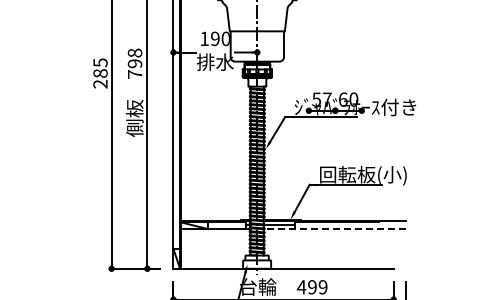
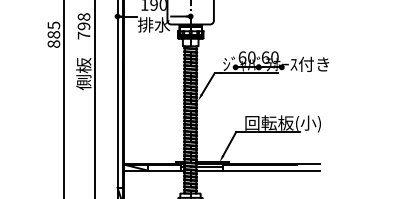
text: (100, 83) -> (53, 43), 285 -> 885
text: (321, 99) -> (246, 57), 57 -> 60
line: (335, 229) -> (258, 170), dashed -> solid

